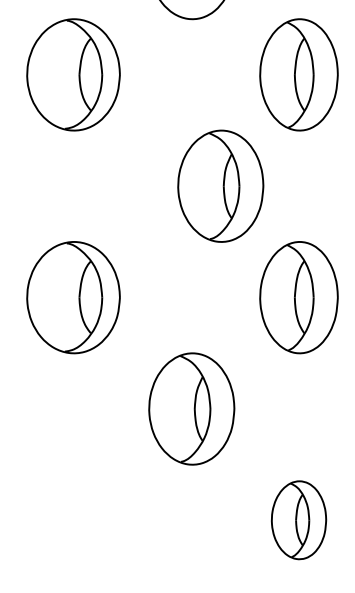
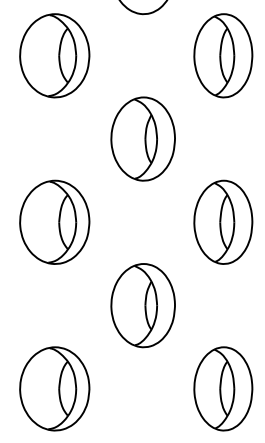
part: (220, 185) -> (142, 138), moved
part: (73, 519) -> (54, 388), added
part: (298, 519) -> (222, 388), size x1.43

